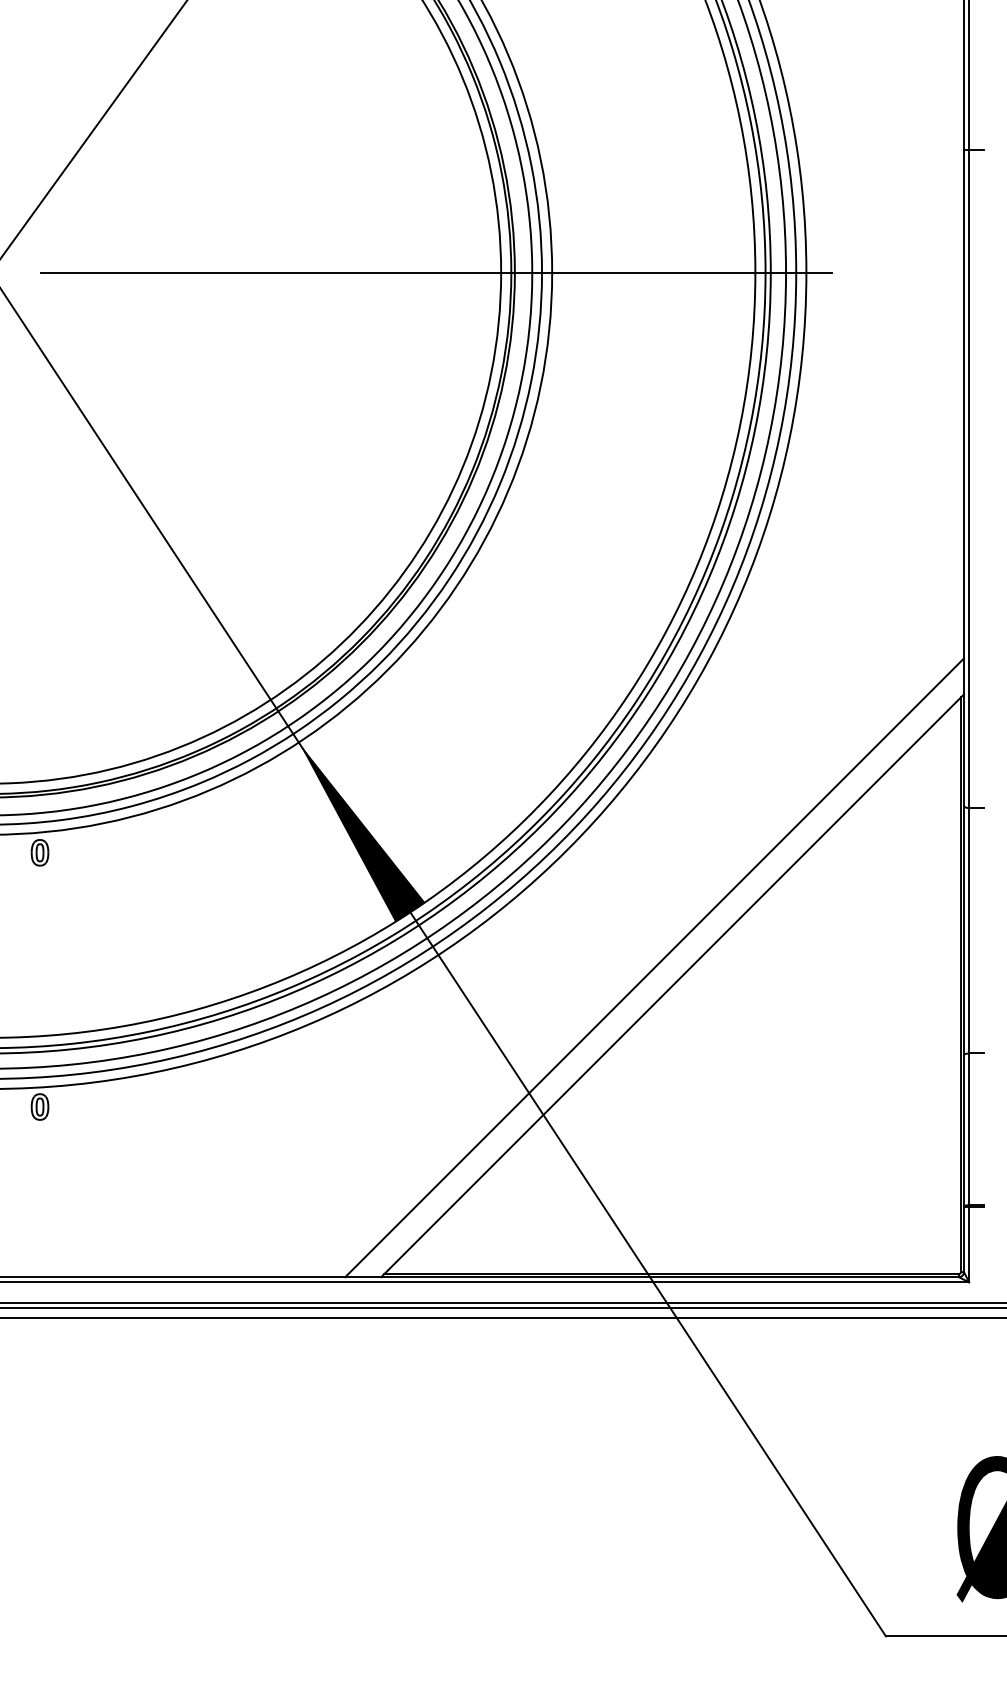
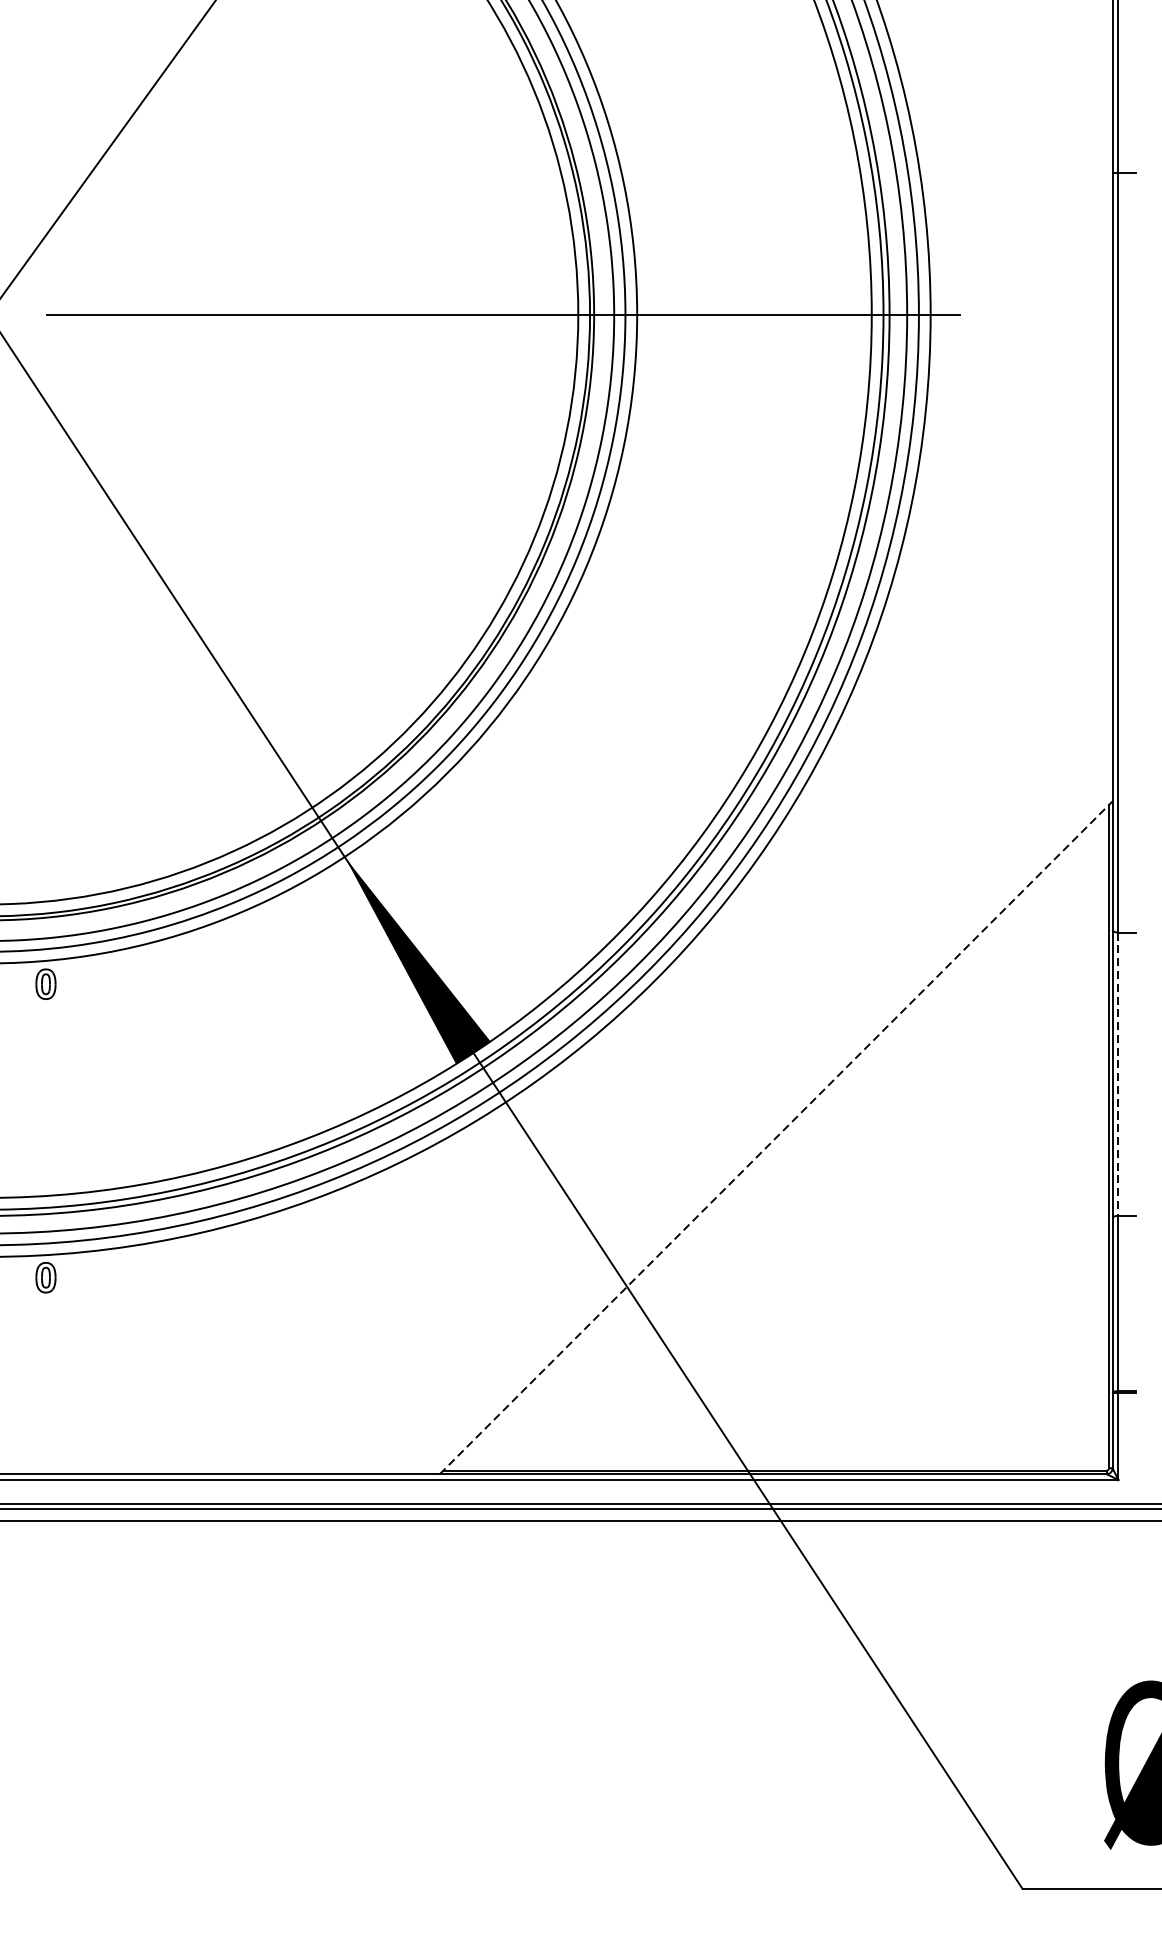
line: (969, 930) -> (1118, 1073), solid -> dashed
line: (654, 967) -> (755, 1116), removed
line: (672, 985) -> (776, 1137), solid -> dashed

